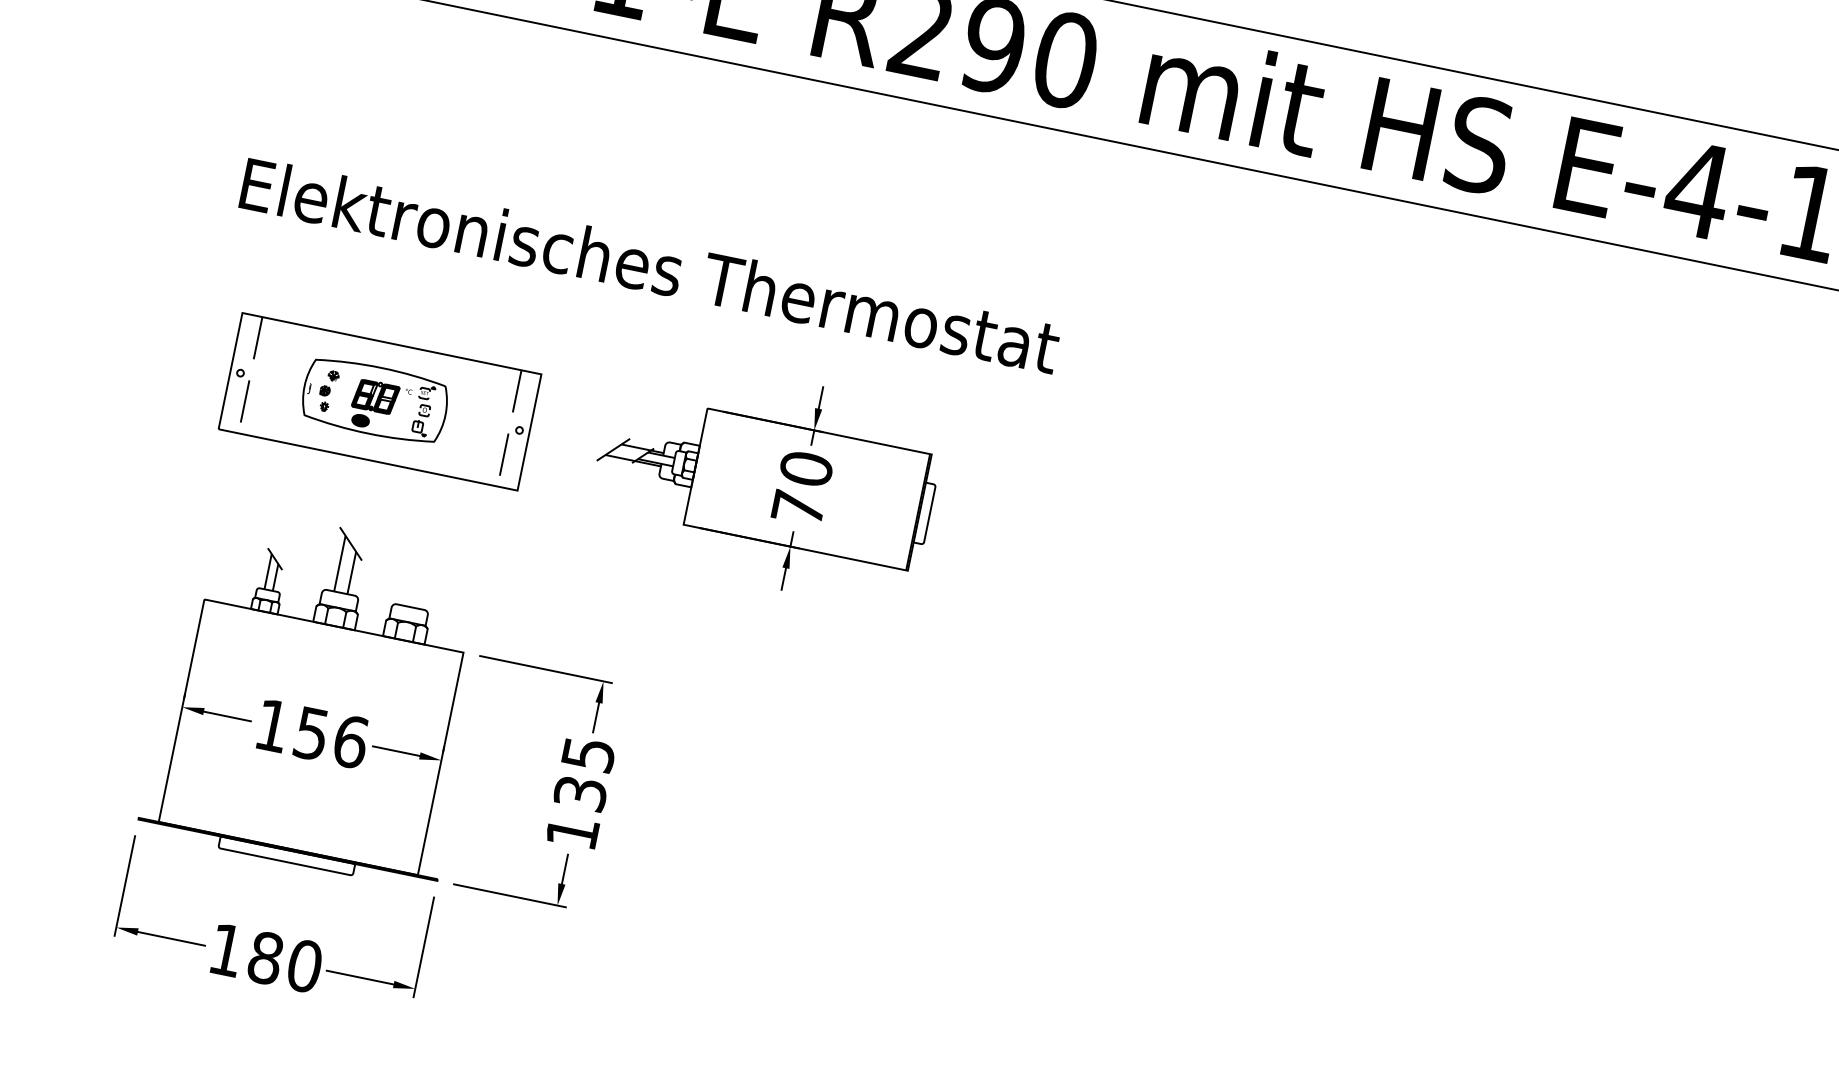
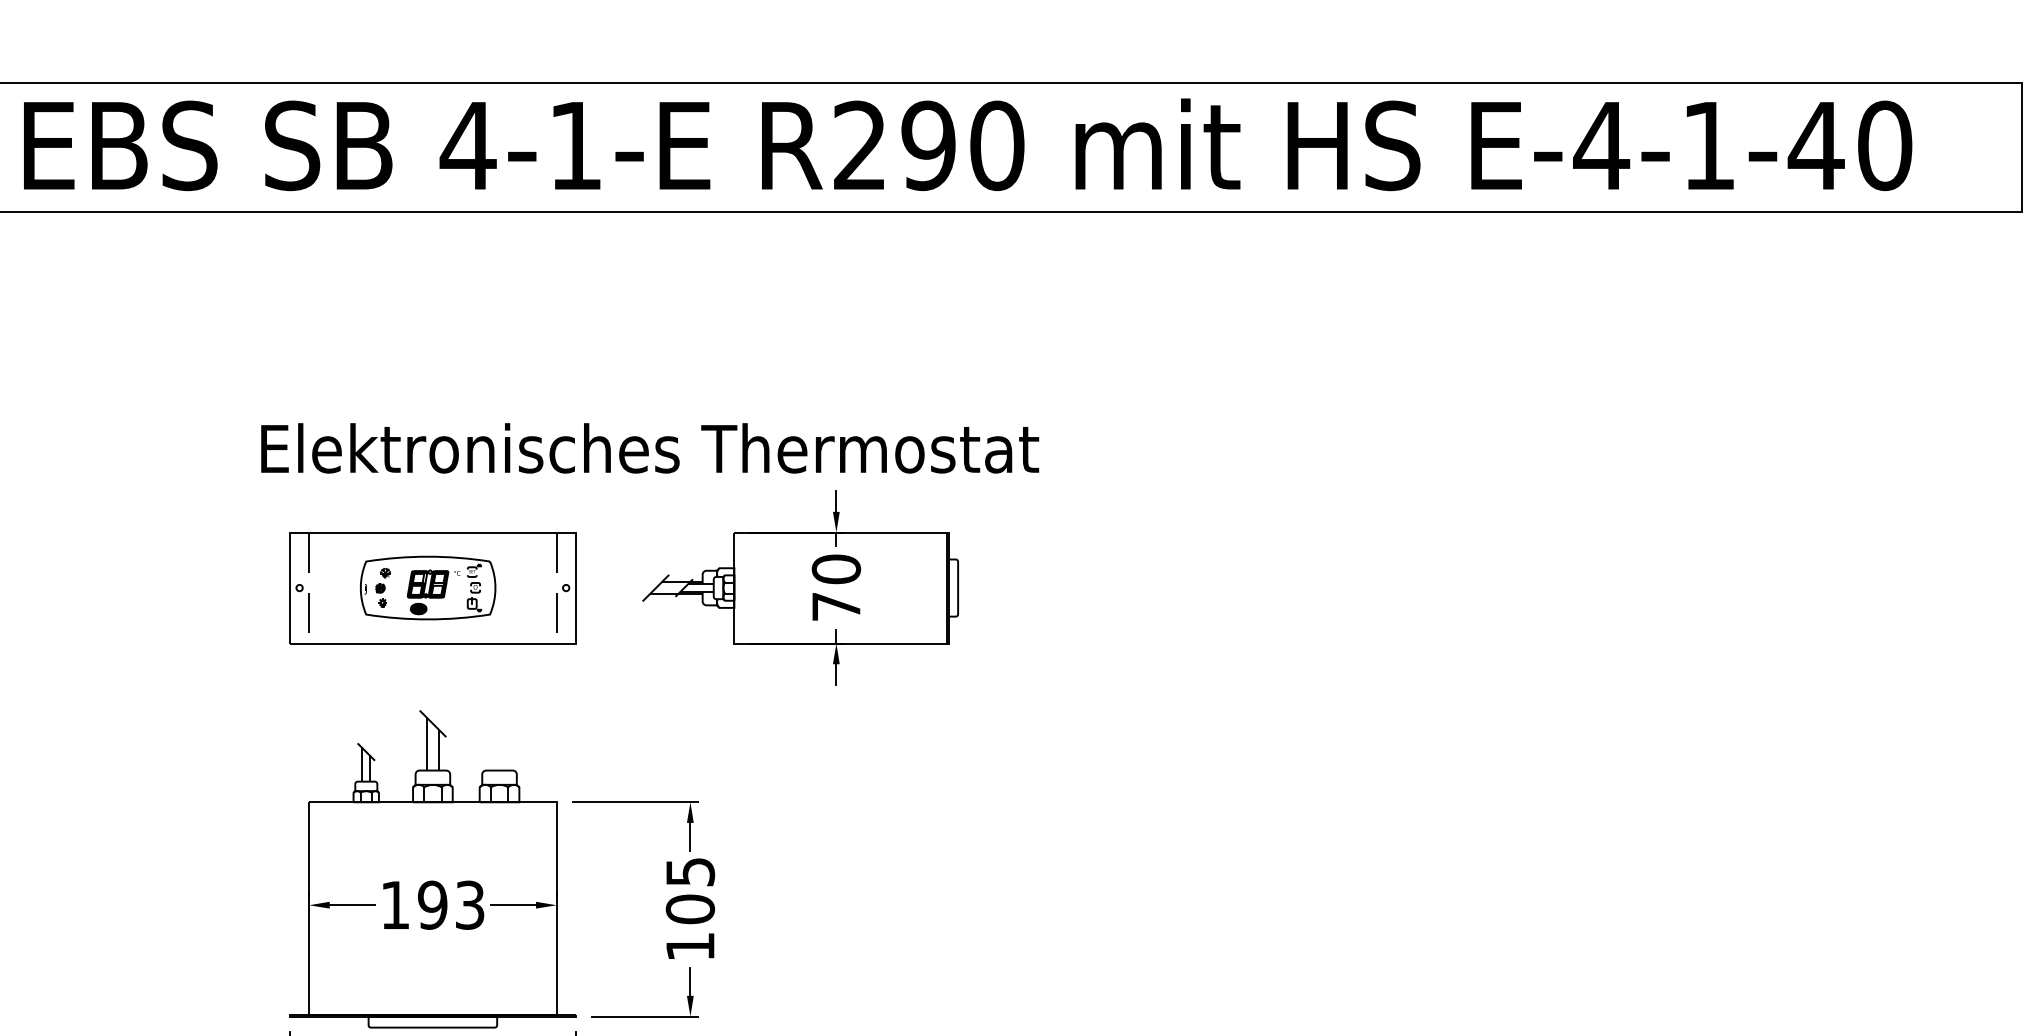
text: (650, 265) -> (650, 448), moved
text: (331, 737) -> (451, 904), 156 -> 193
text: (580, 793) -> (690, 909), 135 -> 105

